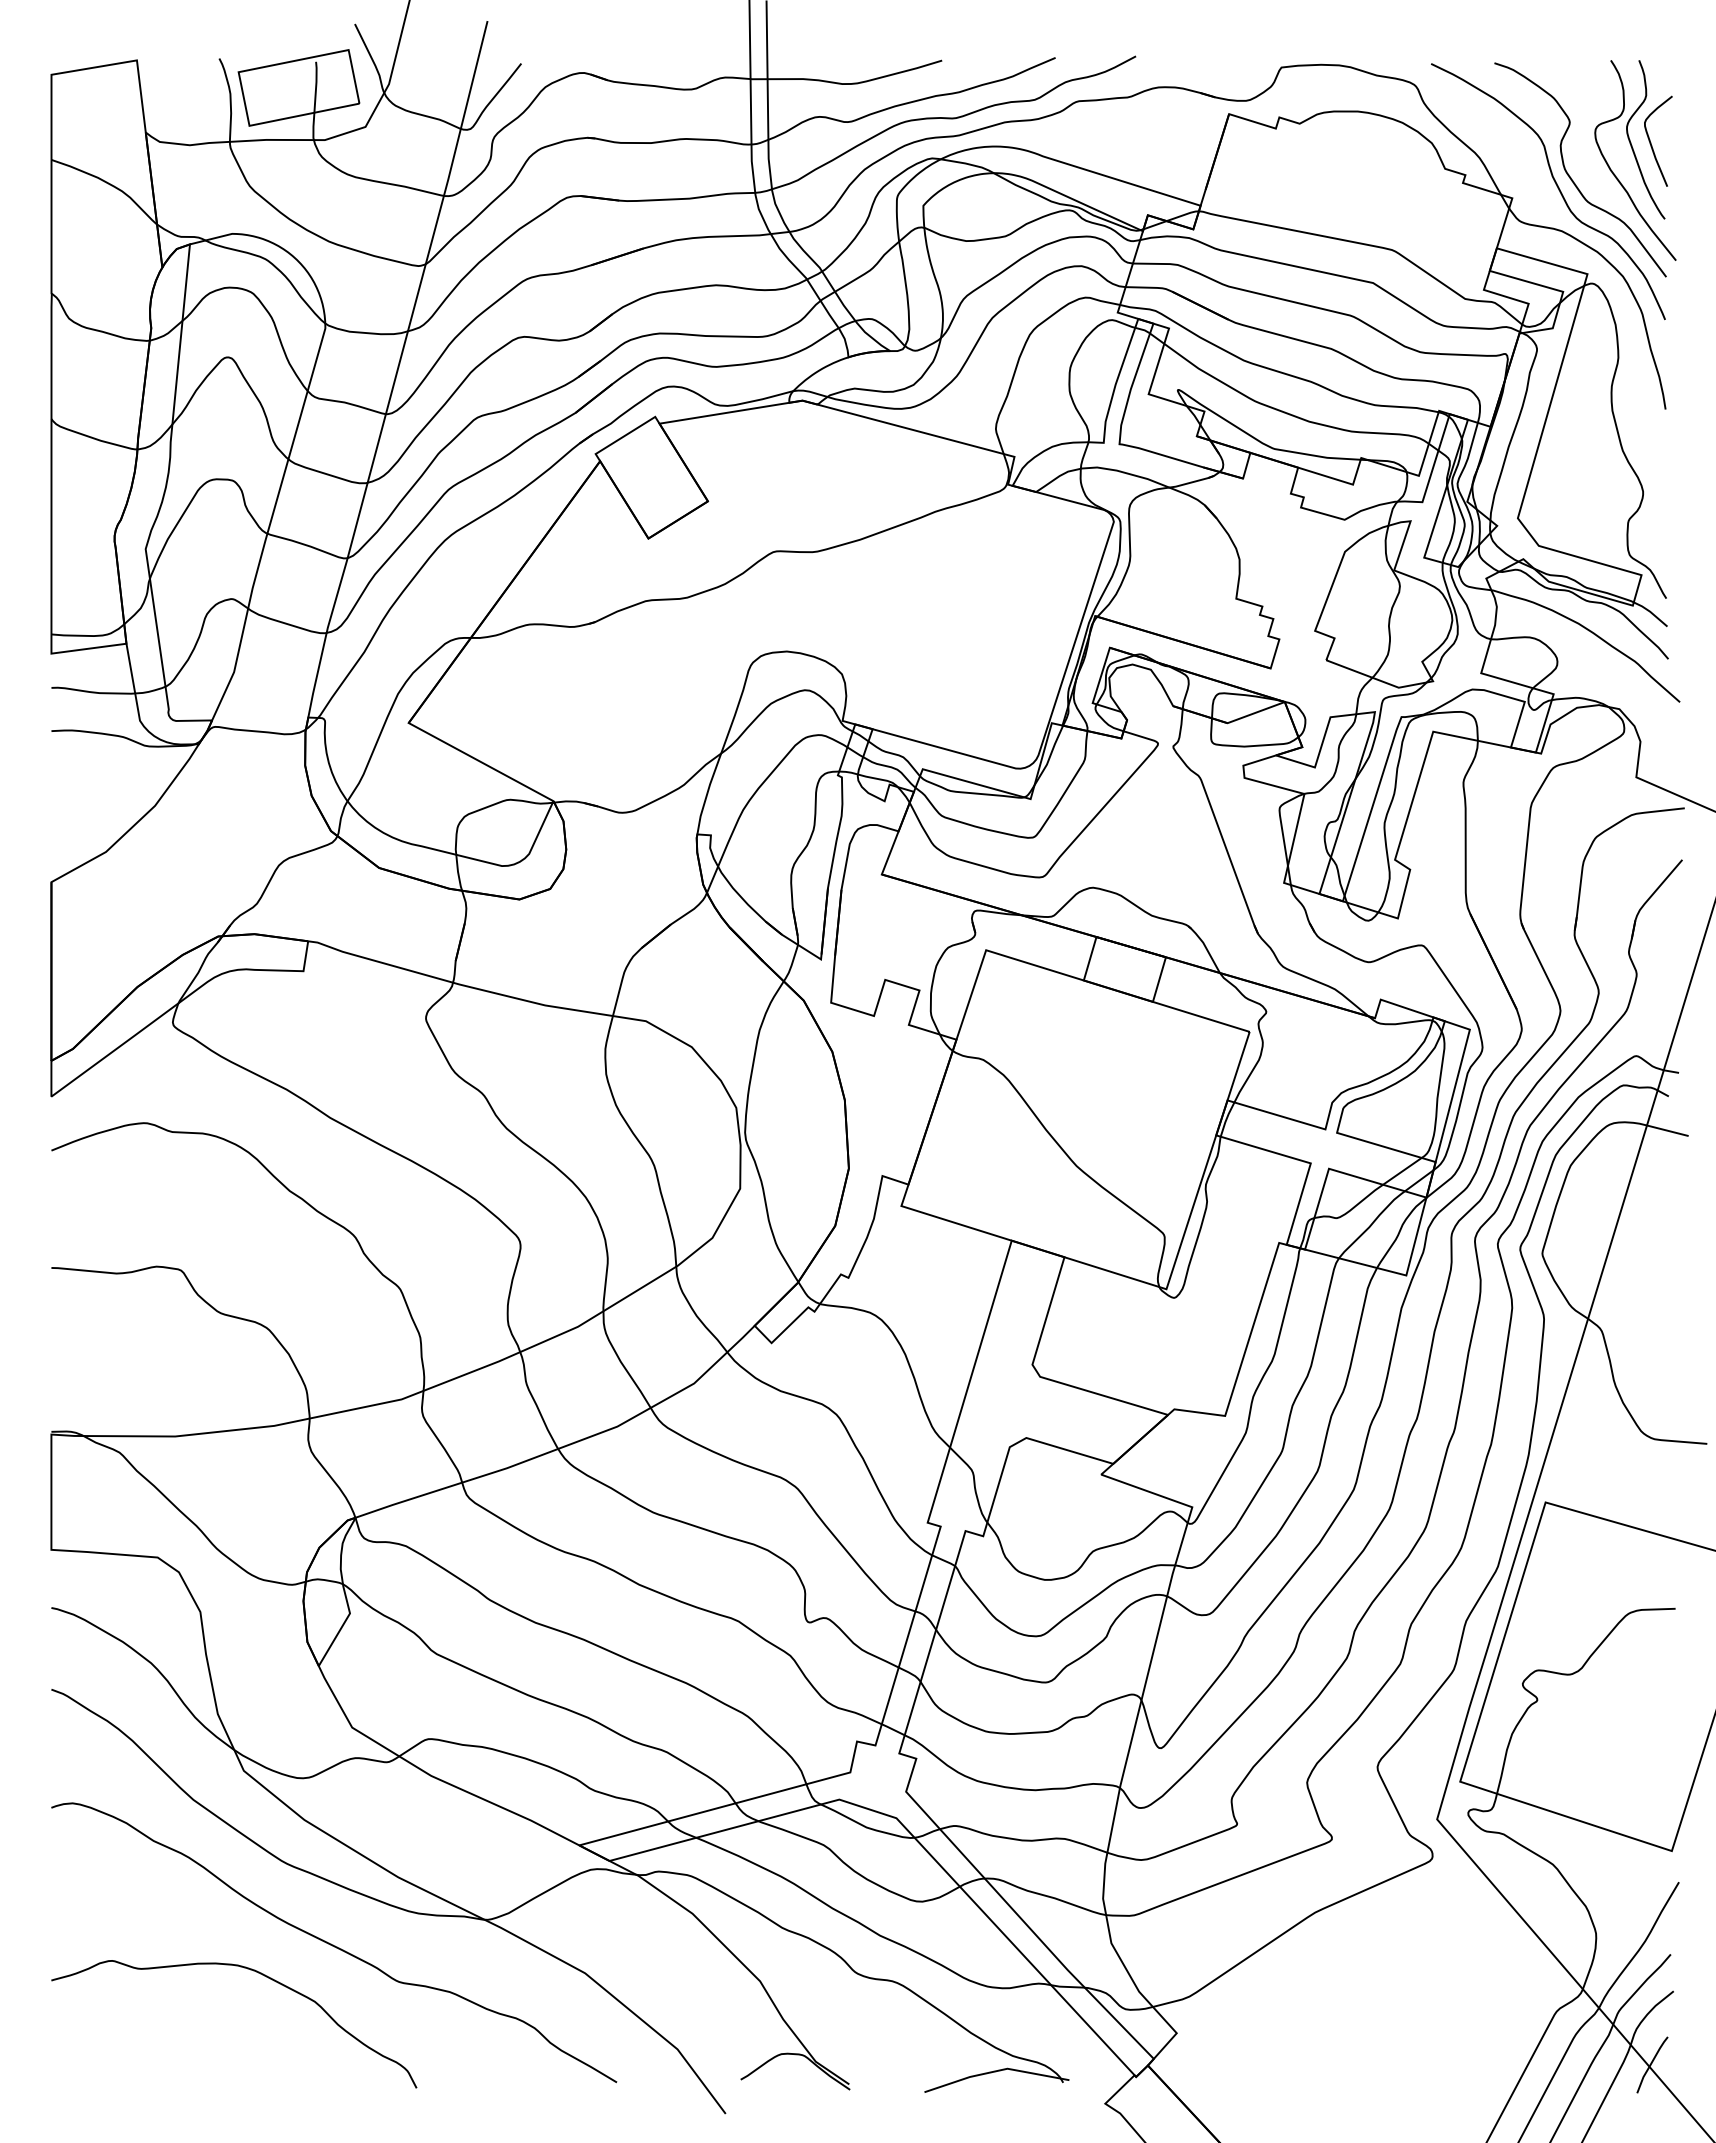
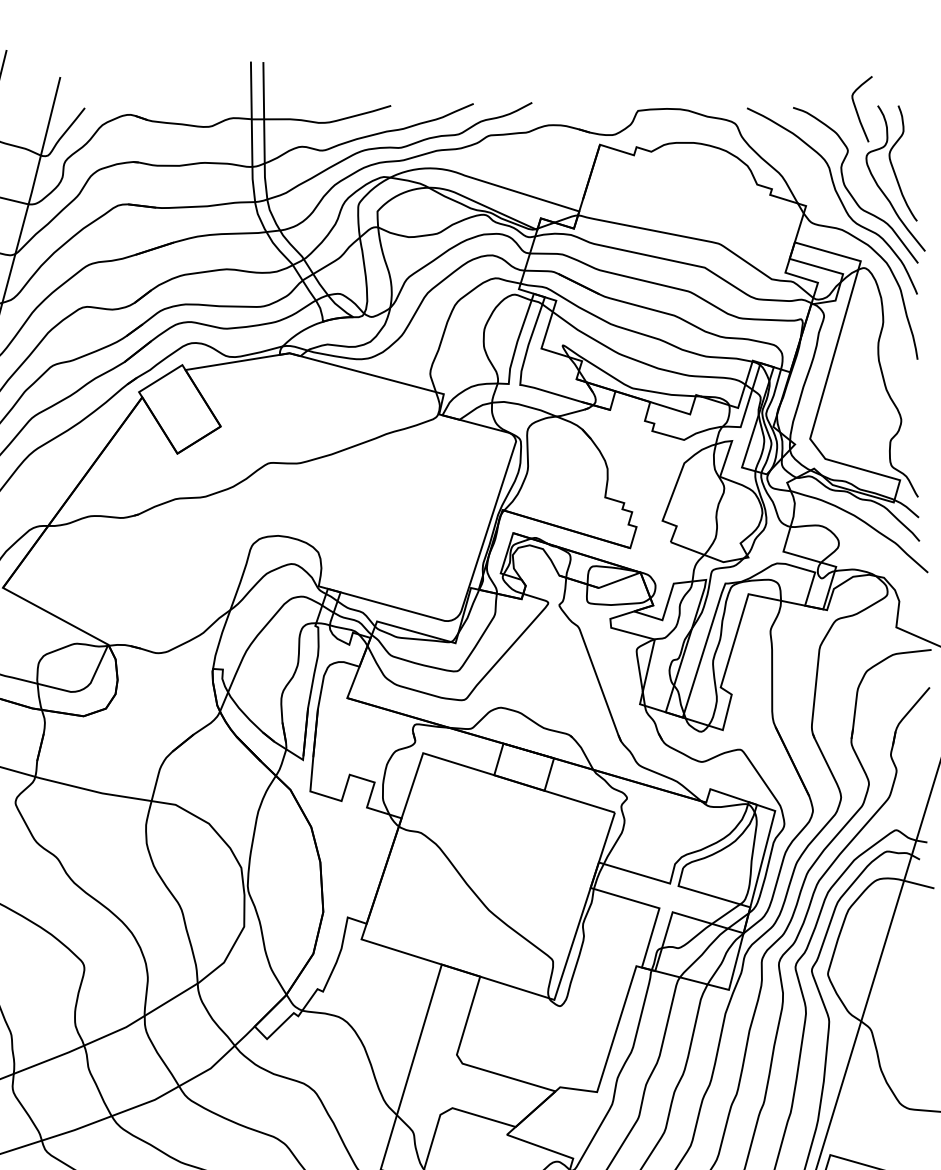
curve: (1651, 142) -> (857, 110), moved

